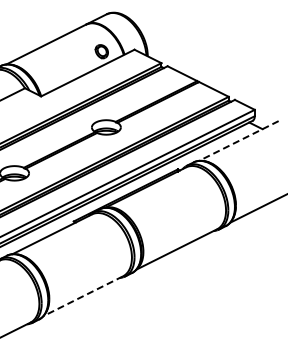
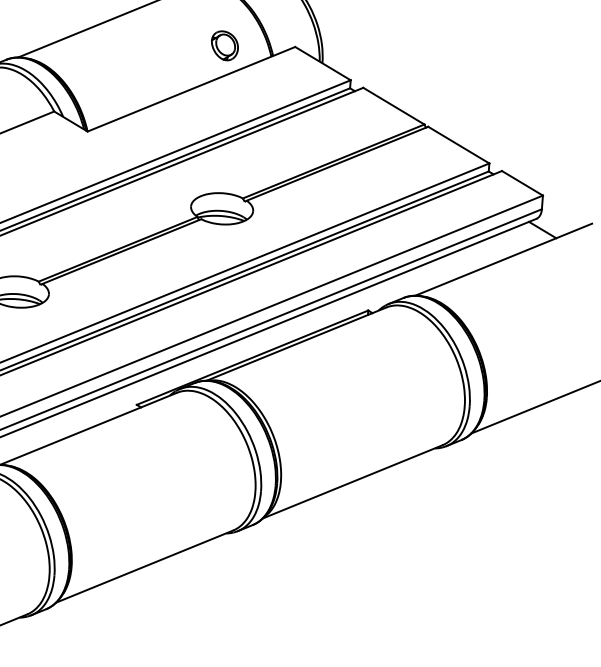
line: (238, 141) -> (502, 260), dashed -> solid
line: (82, 296) -> (143, 567), dashed -> solid

